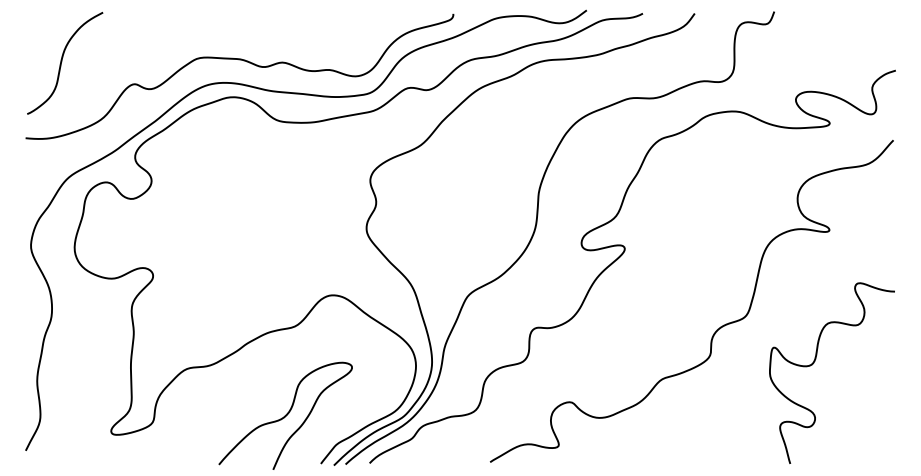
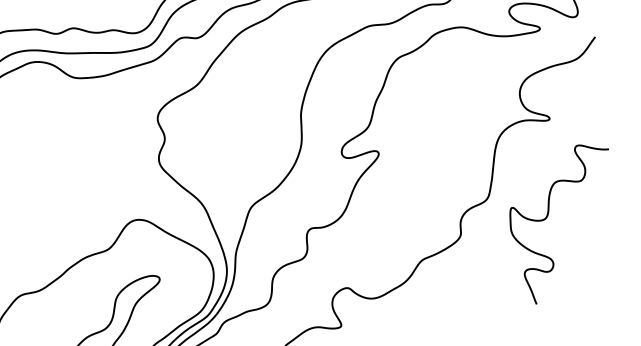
curve: (814, 363) -> (547, 217), moved

